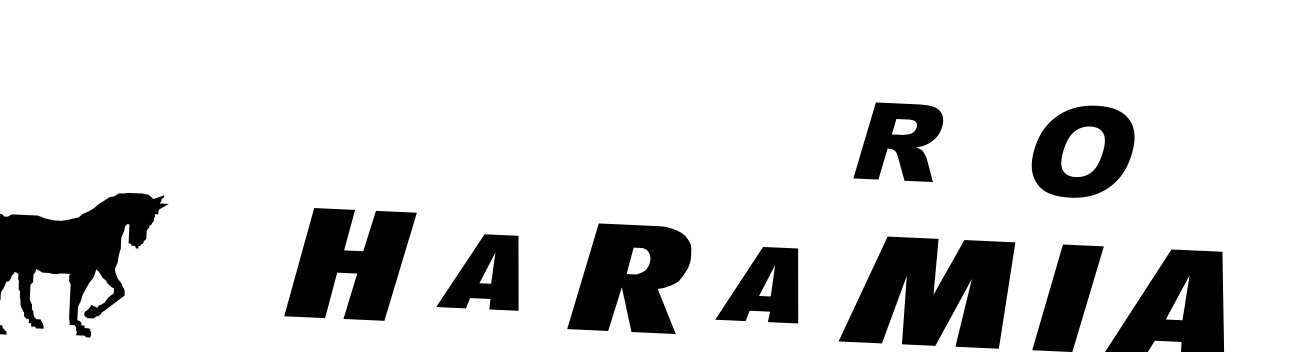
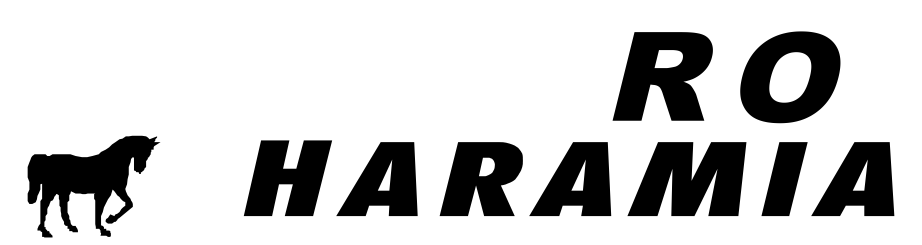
part: (898, 142) -> (662, 76), size x1.67
part: (1083, 151) -> (790, 77), size x1.43
part: (478, 270) -> (376, 178), size x1.43
part: (758, 283) -> (570, 178), size x1.43

